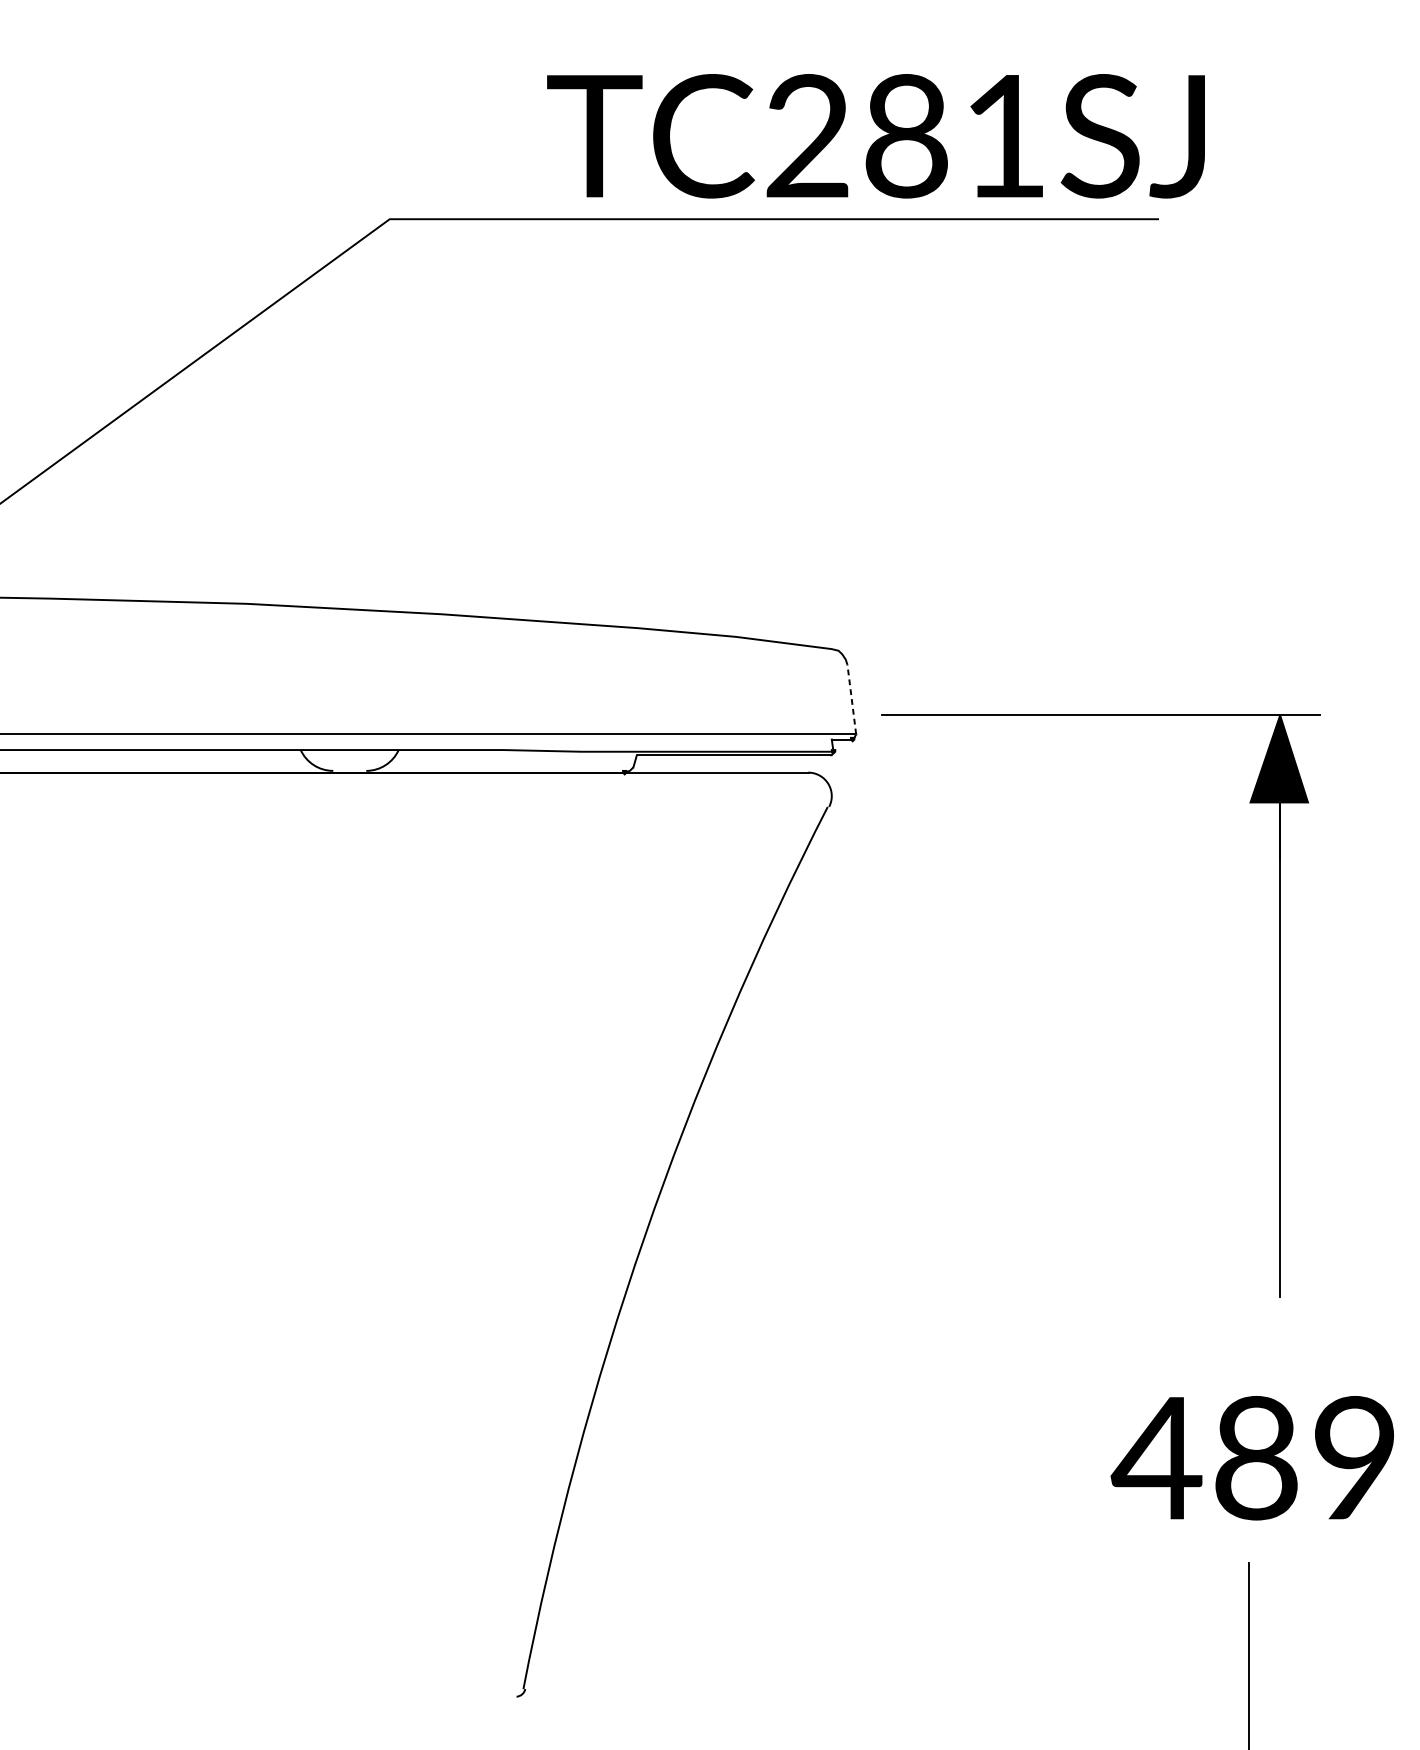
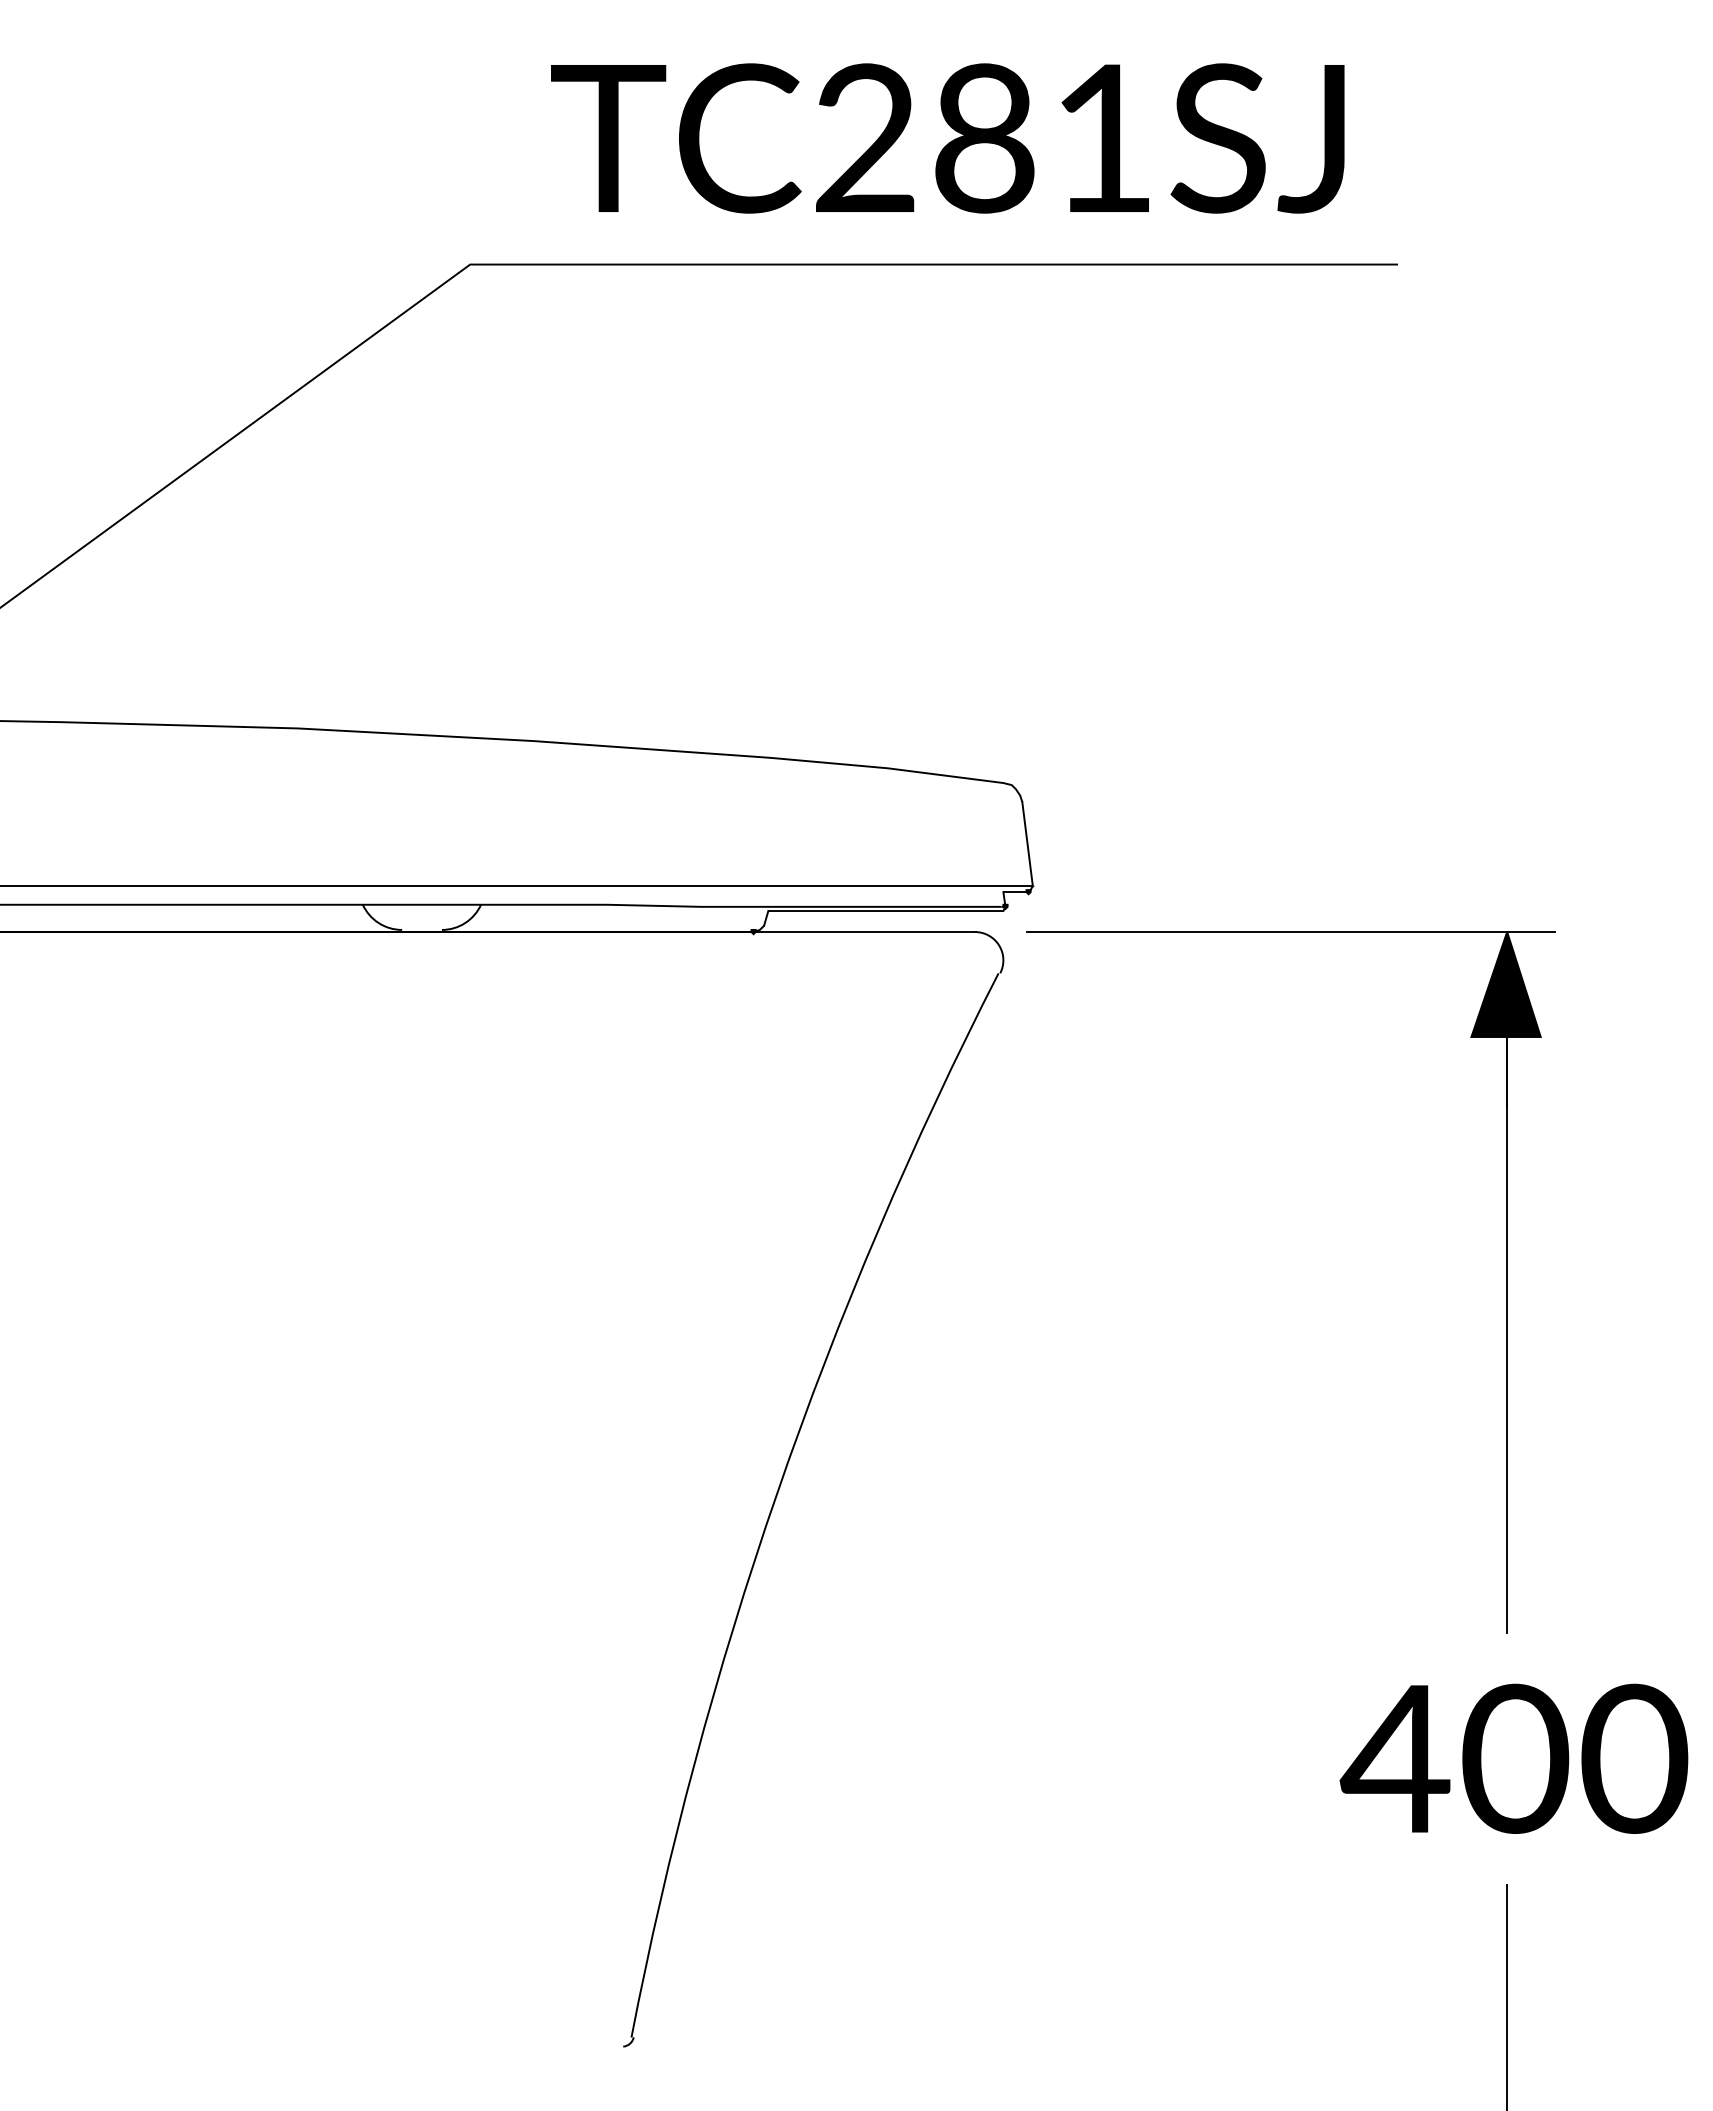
text: (875, 136) -> (947, 138), moved
line: (851, 699) -> (1027, 843), dashed -> solid
part: (1279, 1005) -> (1506, 1282), moved
text: (1306, 1458) -> (1575, 1759), 489 -> 400

